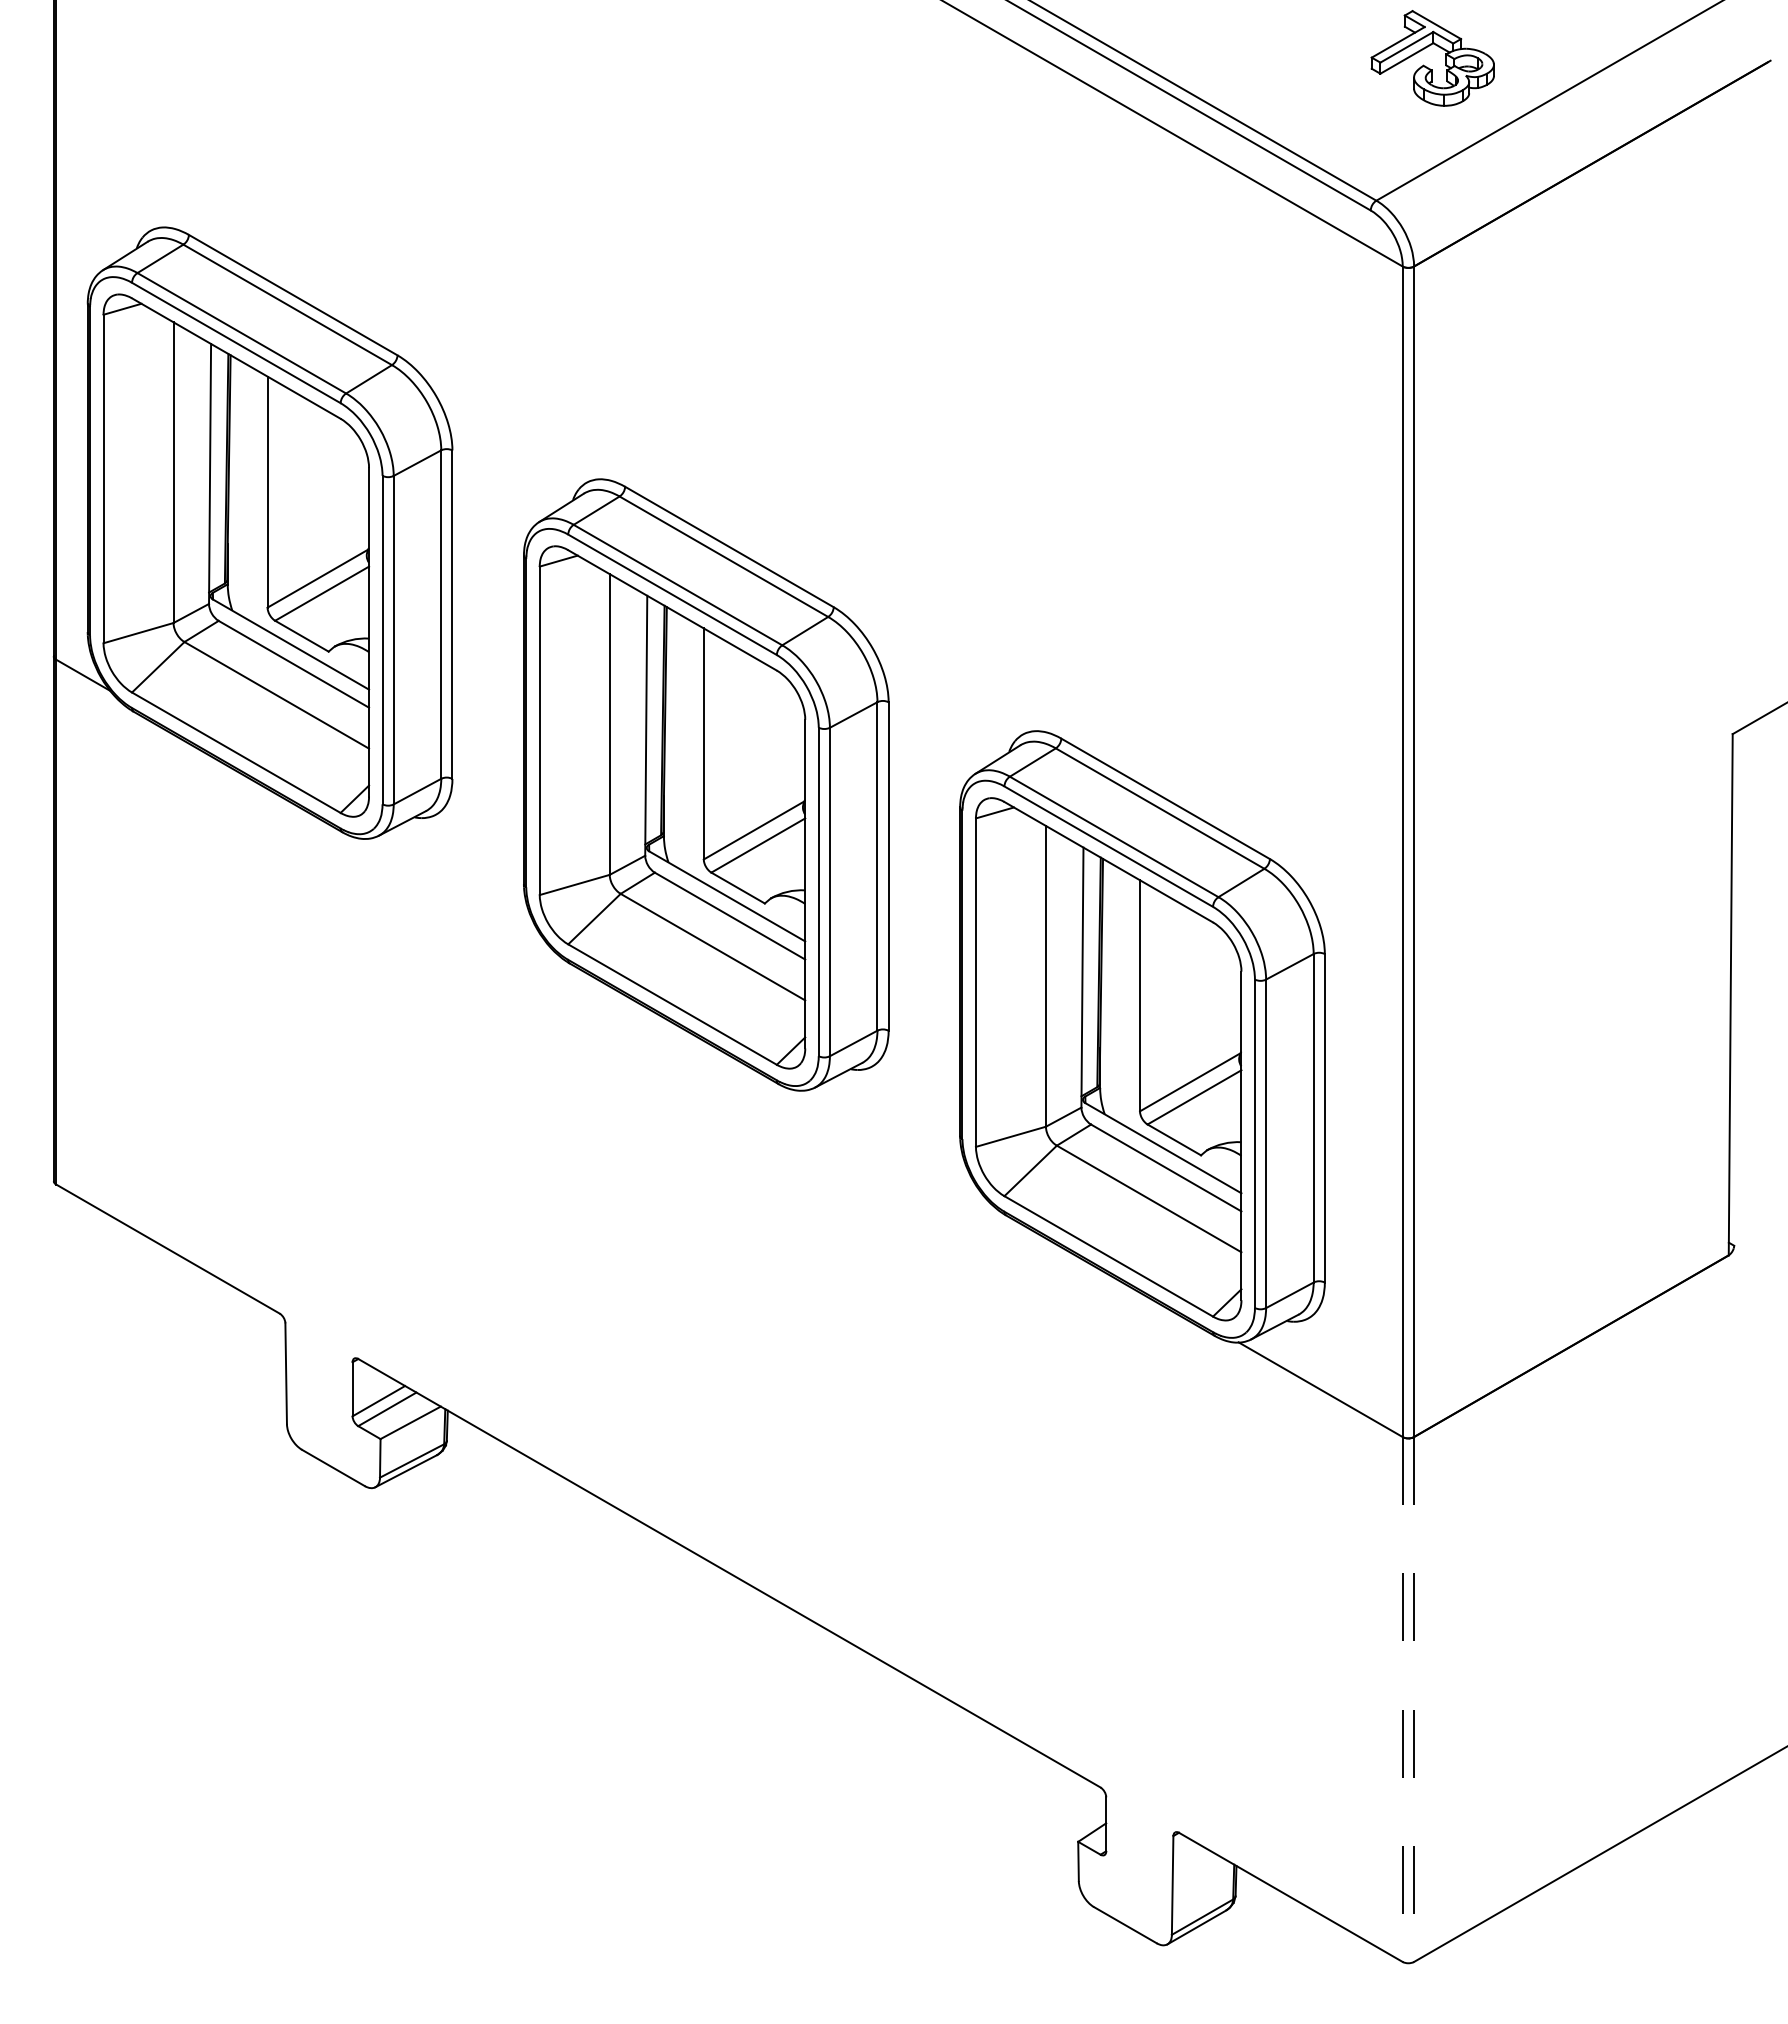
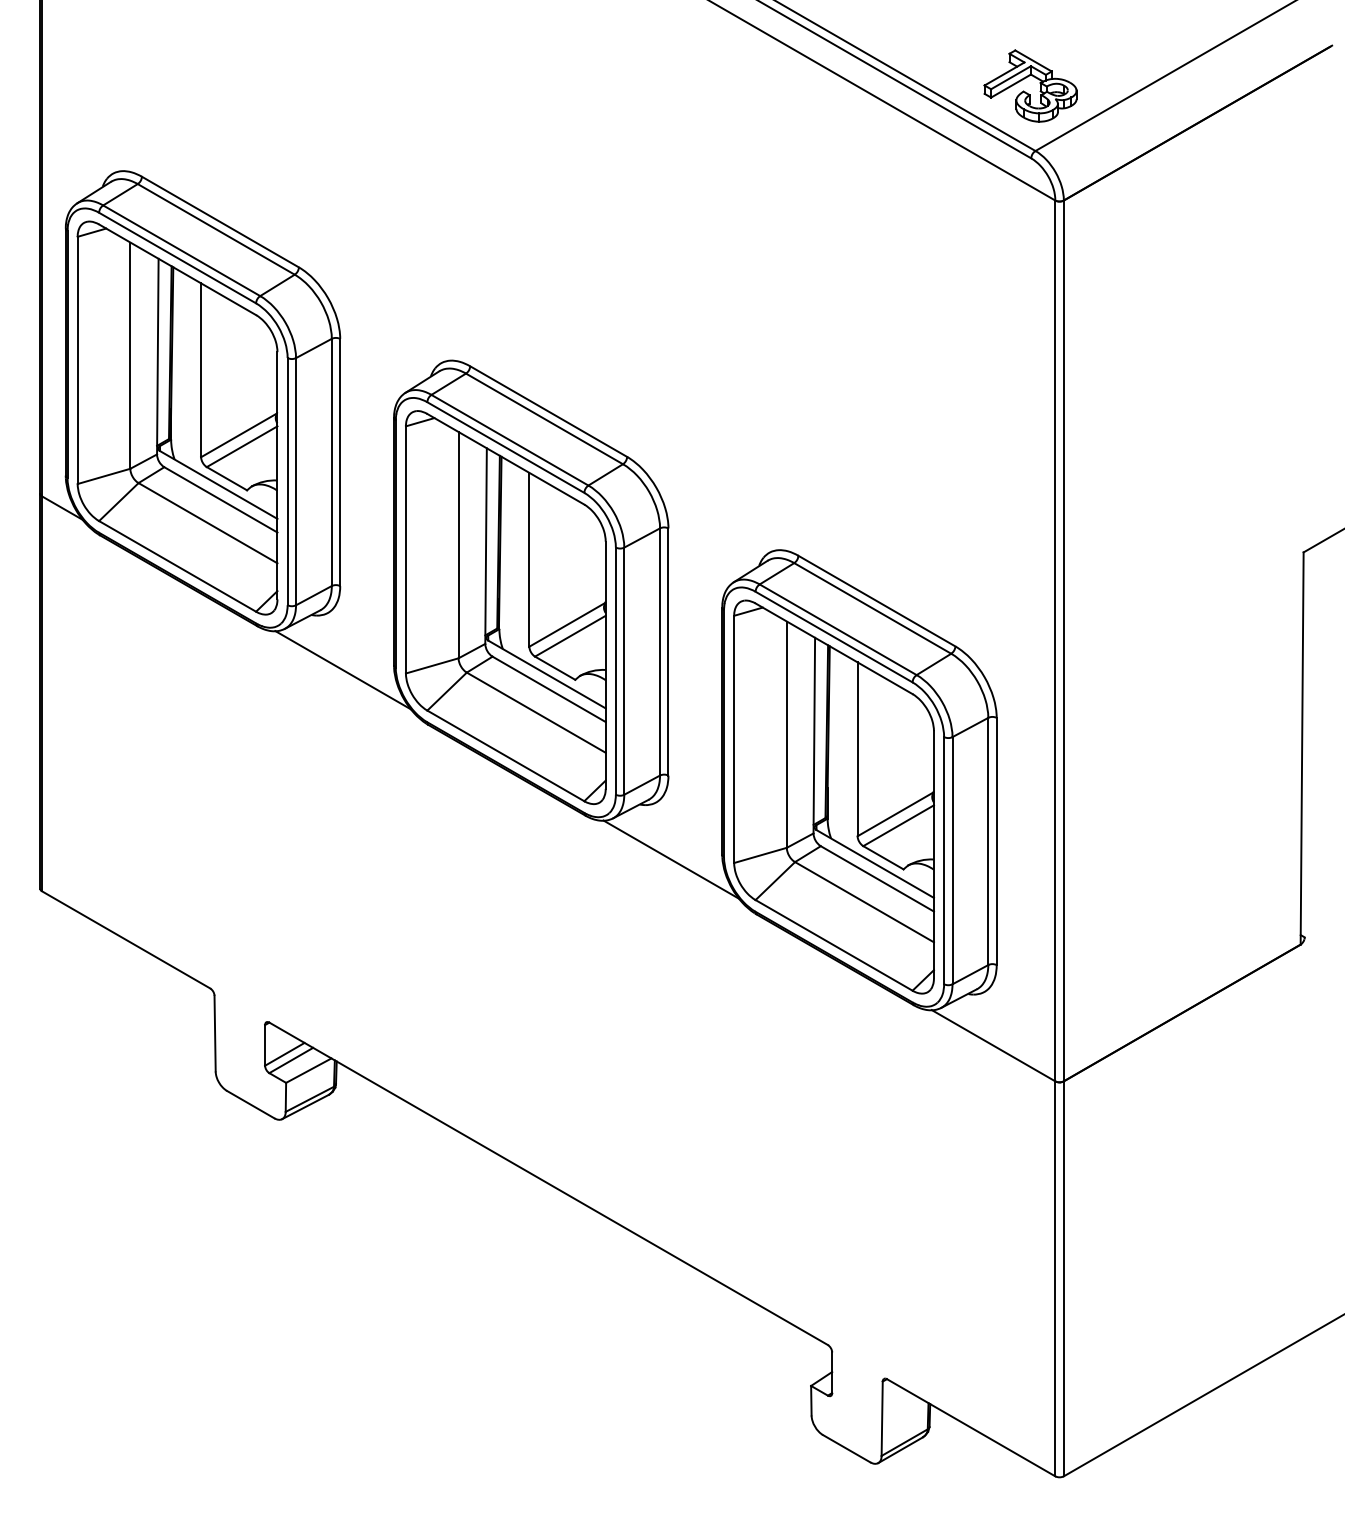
part: (1428, 67) -> (1027, 92), moved
line: (456, 890) -> (343, 670), added
line: (892, 1142) -> (671, 859), added
line: (1402, 1700) -> (1055, 1279), dashed -> solid
line: (1414, 1700) -> (1064, 1279), dashed -> solid

